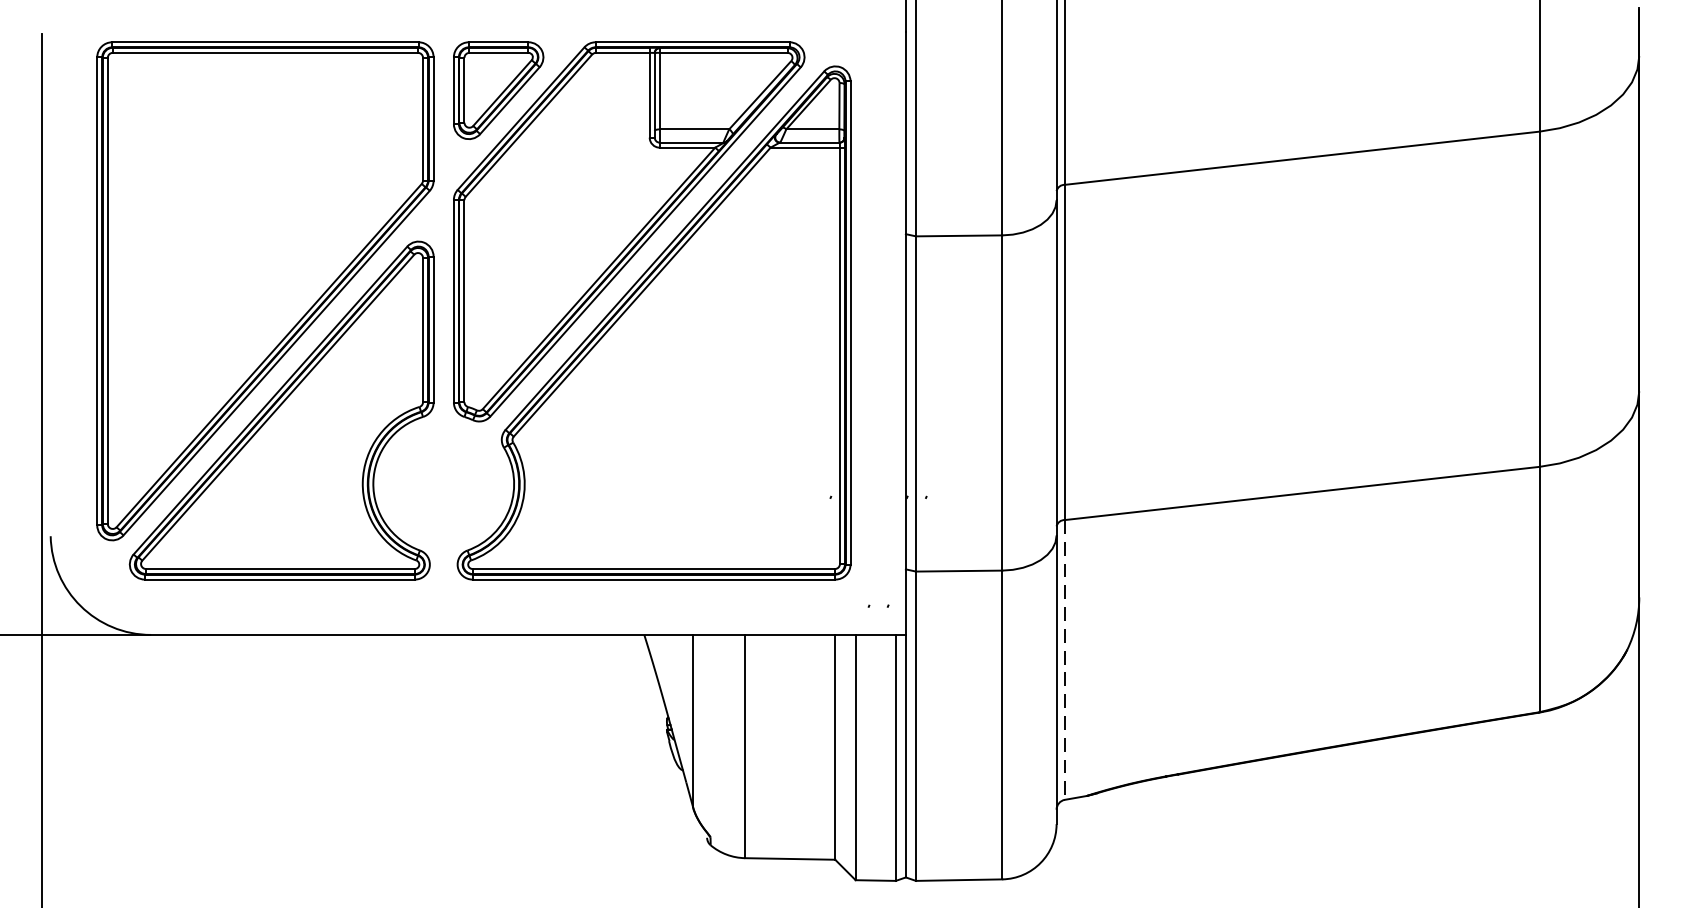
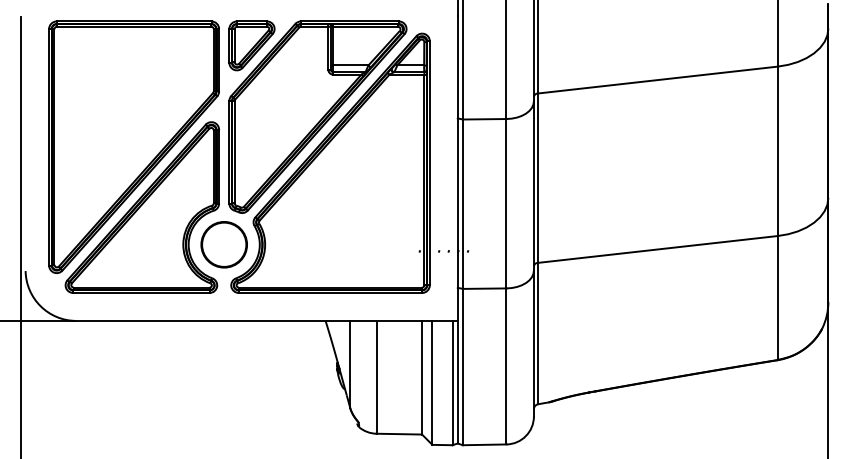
circle: (442, 483) -> (223, 244), added
part: (877, 606) -> (443, 251), moved
line: (1065, 659) -> (538, 333), dashed -> solid

